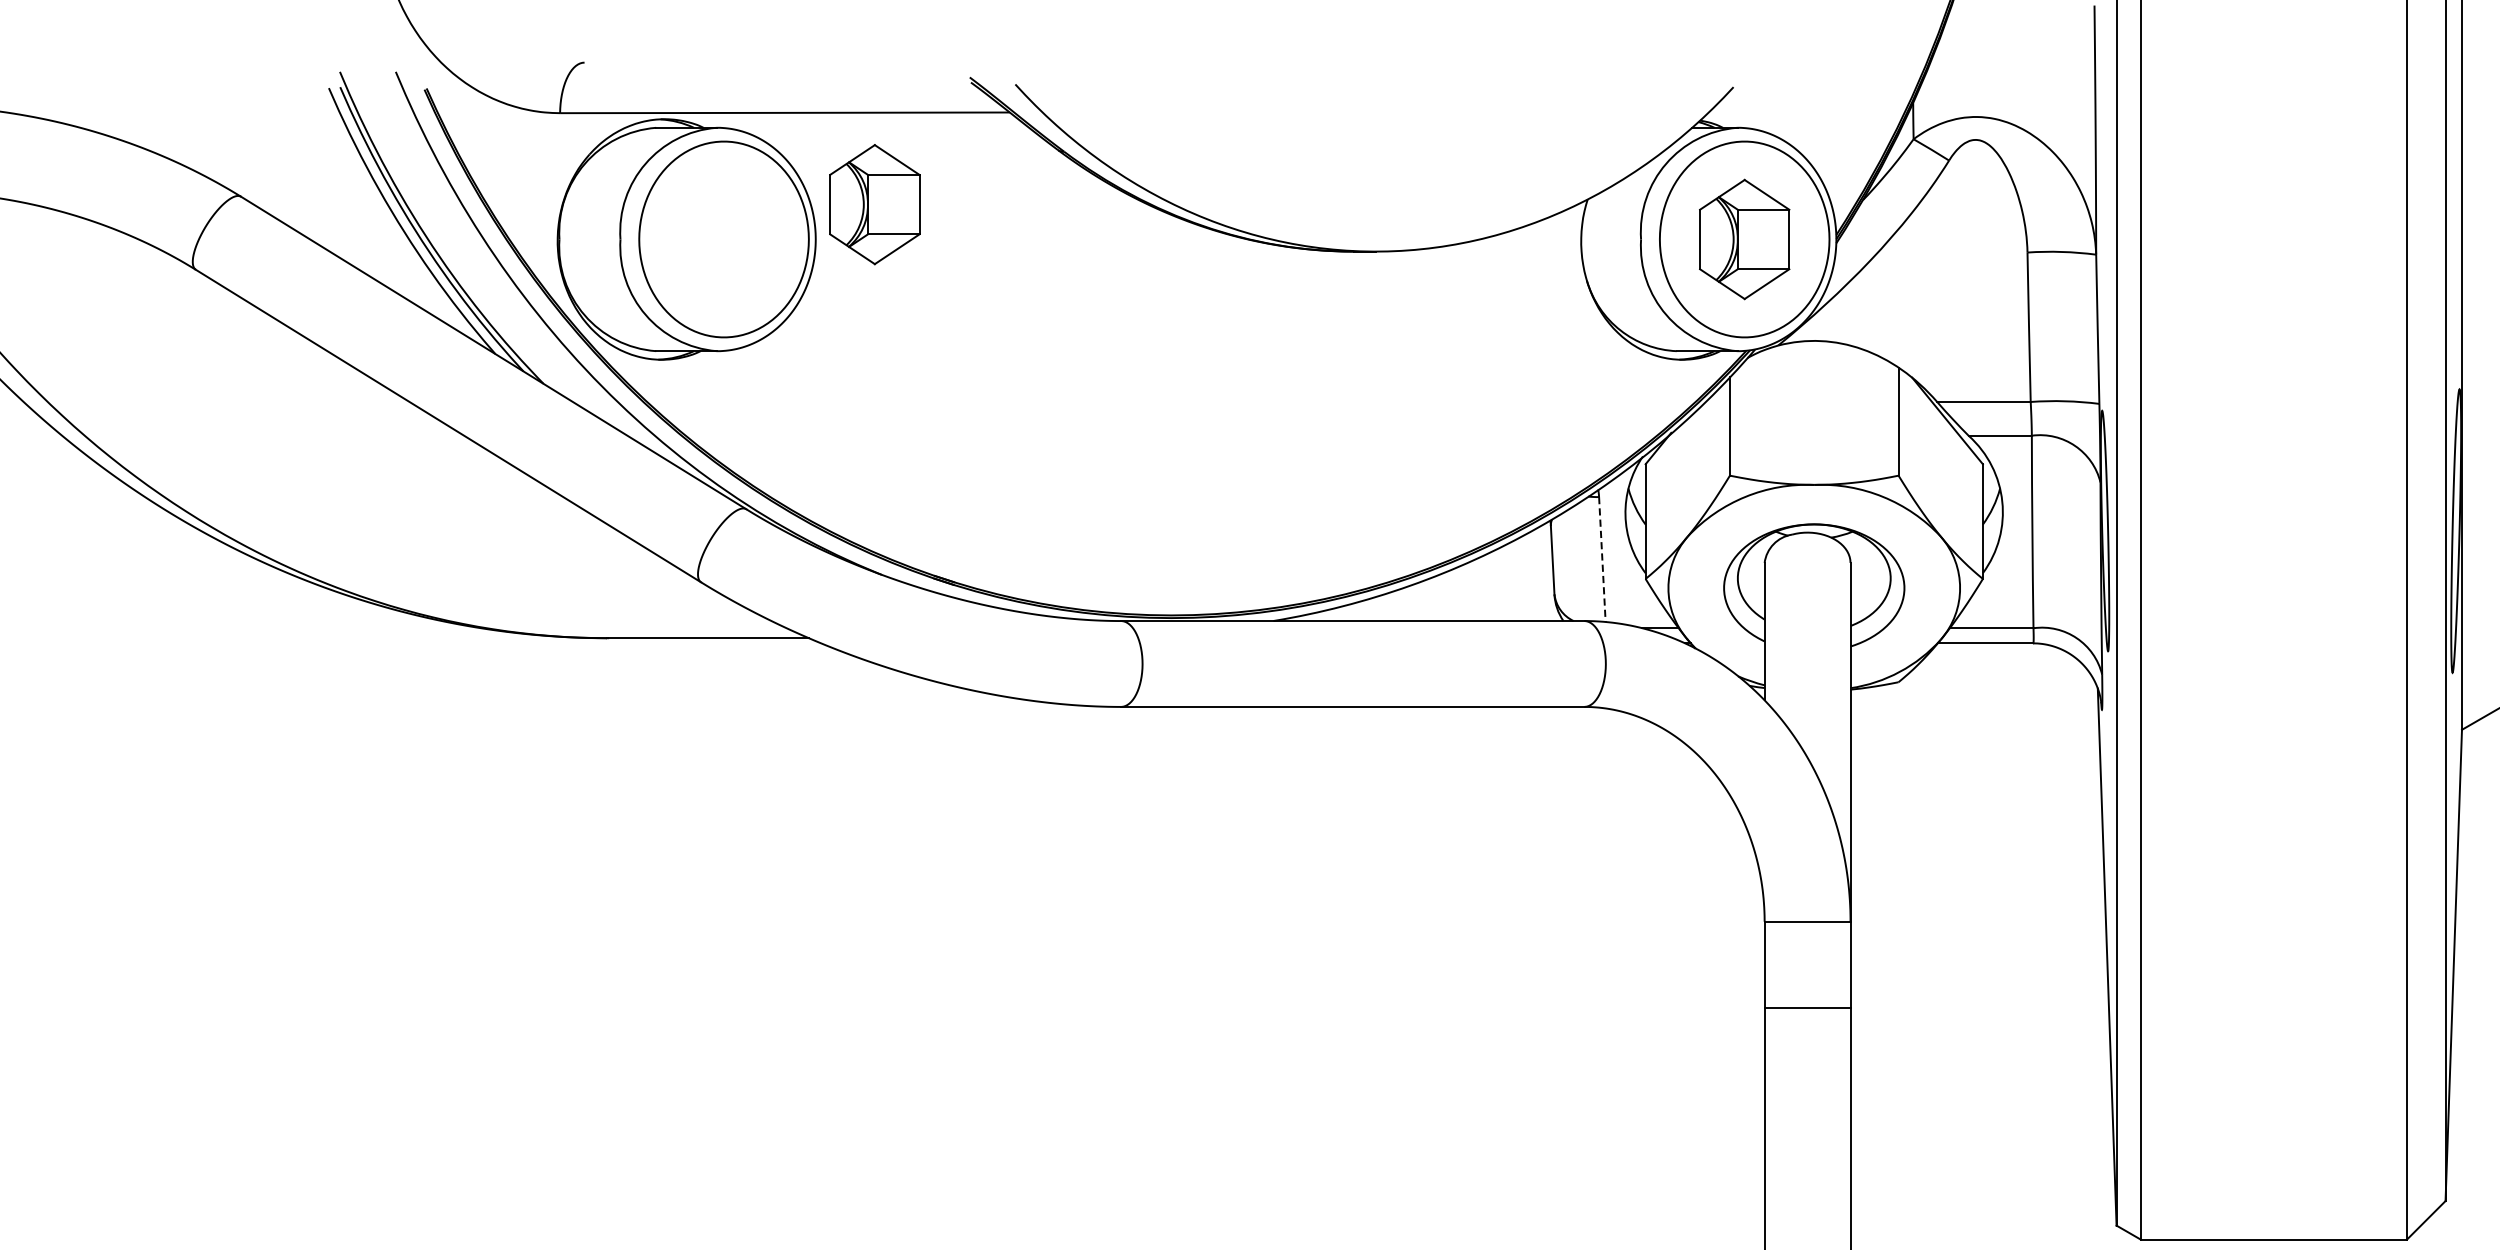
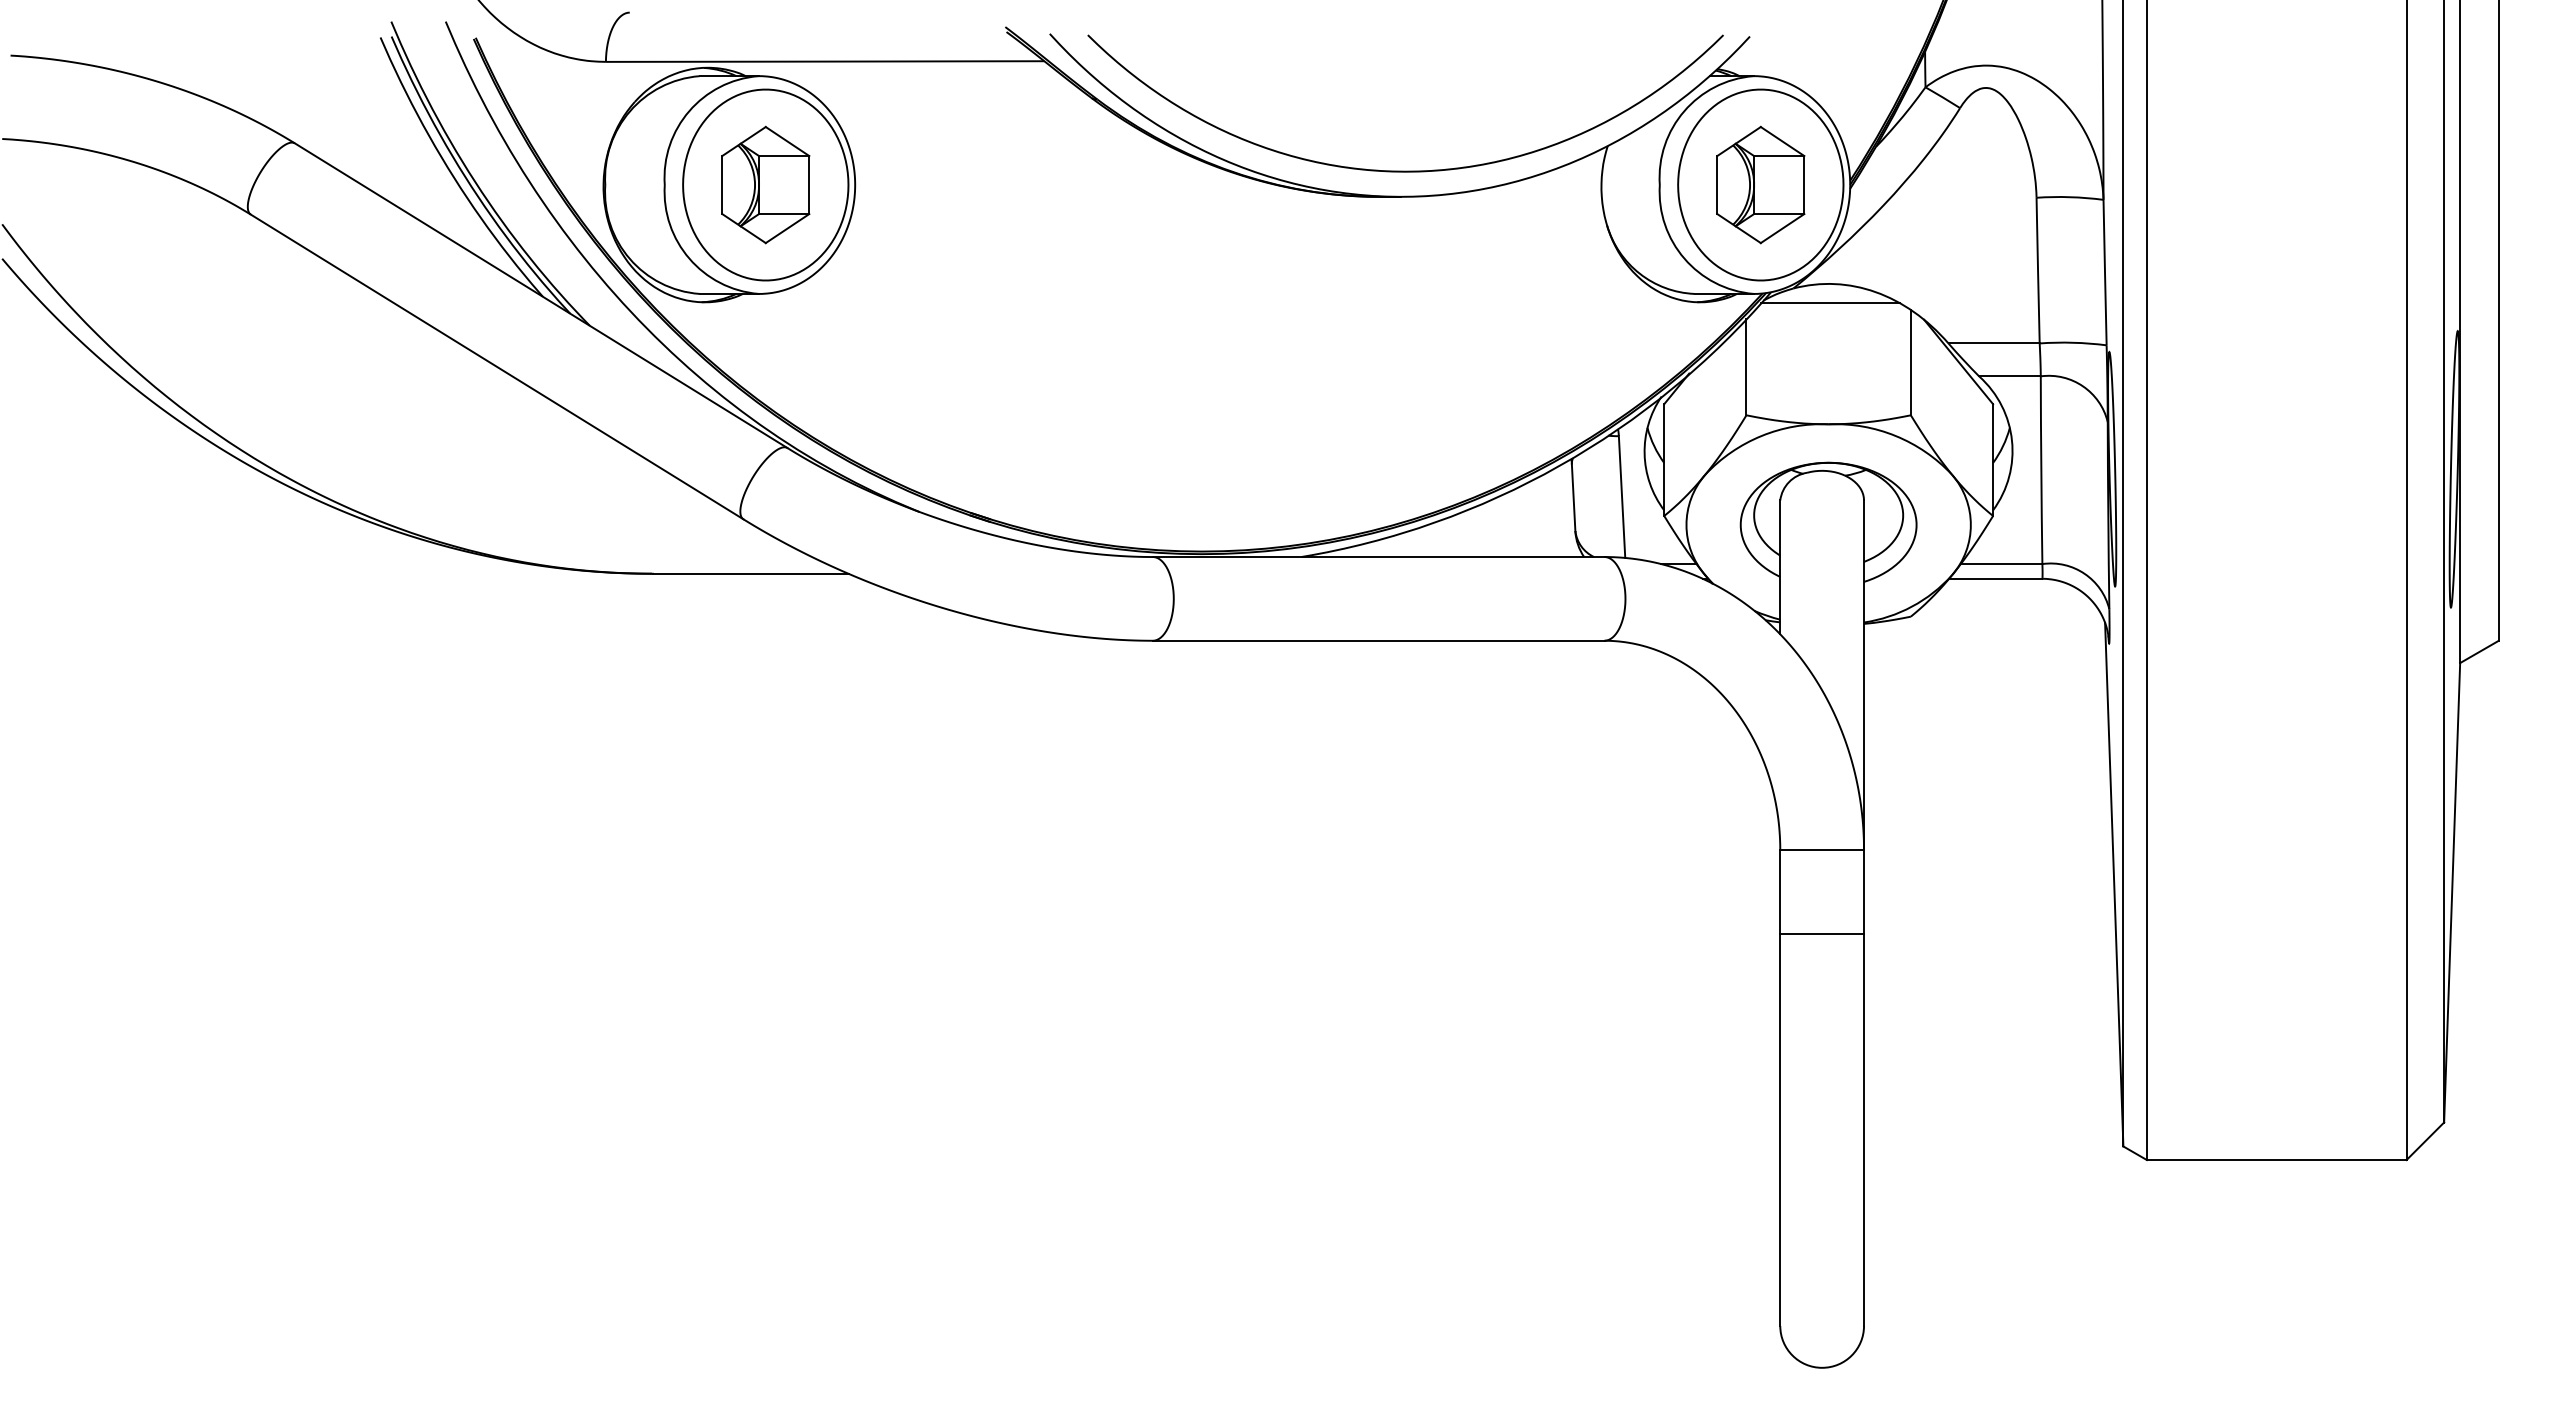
part: (874, 204) -> (765, 184), moved
curve: (1380, 224) -> (1405, 170), added
line: (1816, 360) -> (1830, 303), added
line: (1602, 559) -> (1622, 497), dashed -> solid

